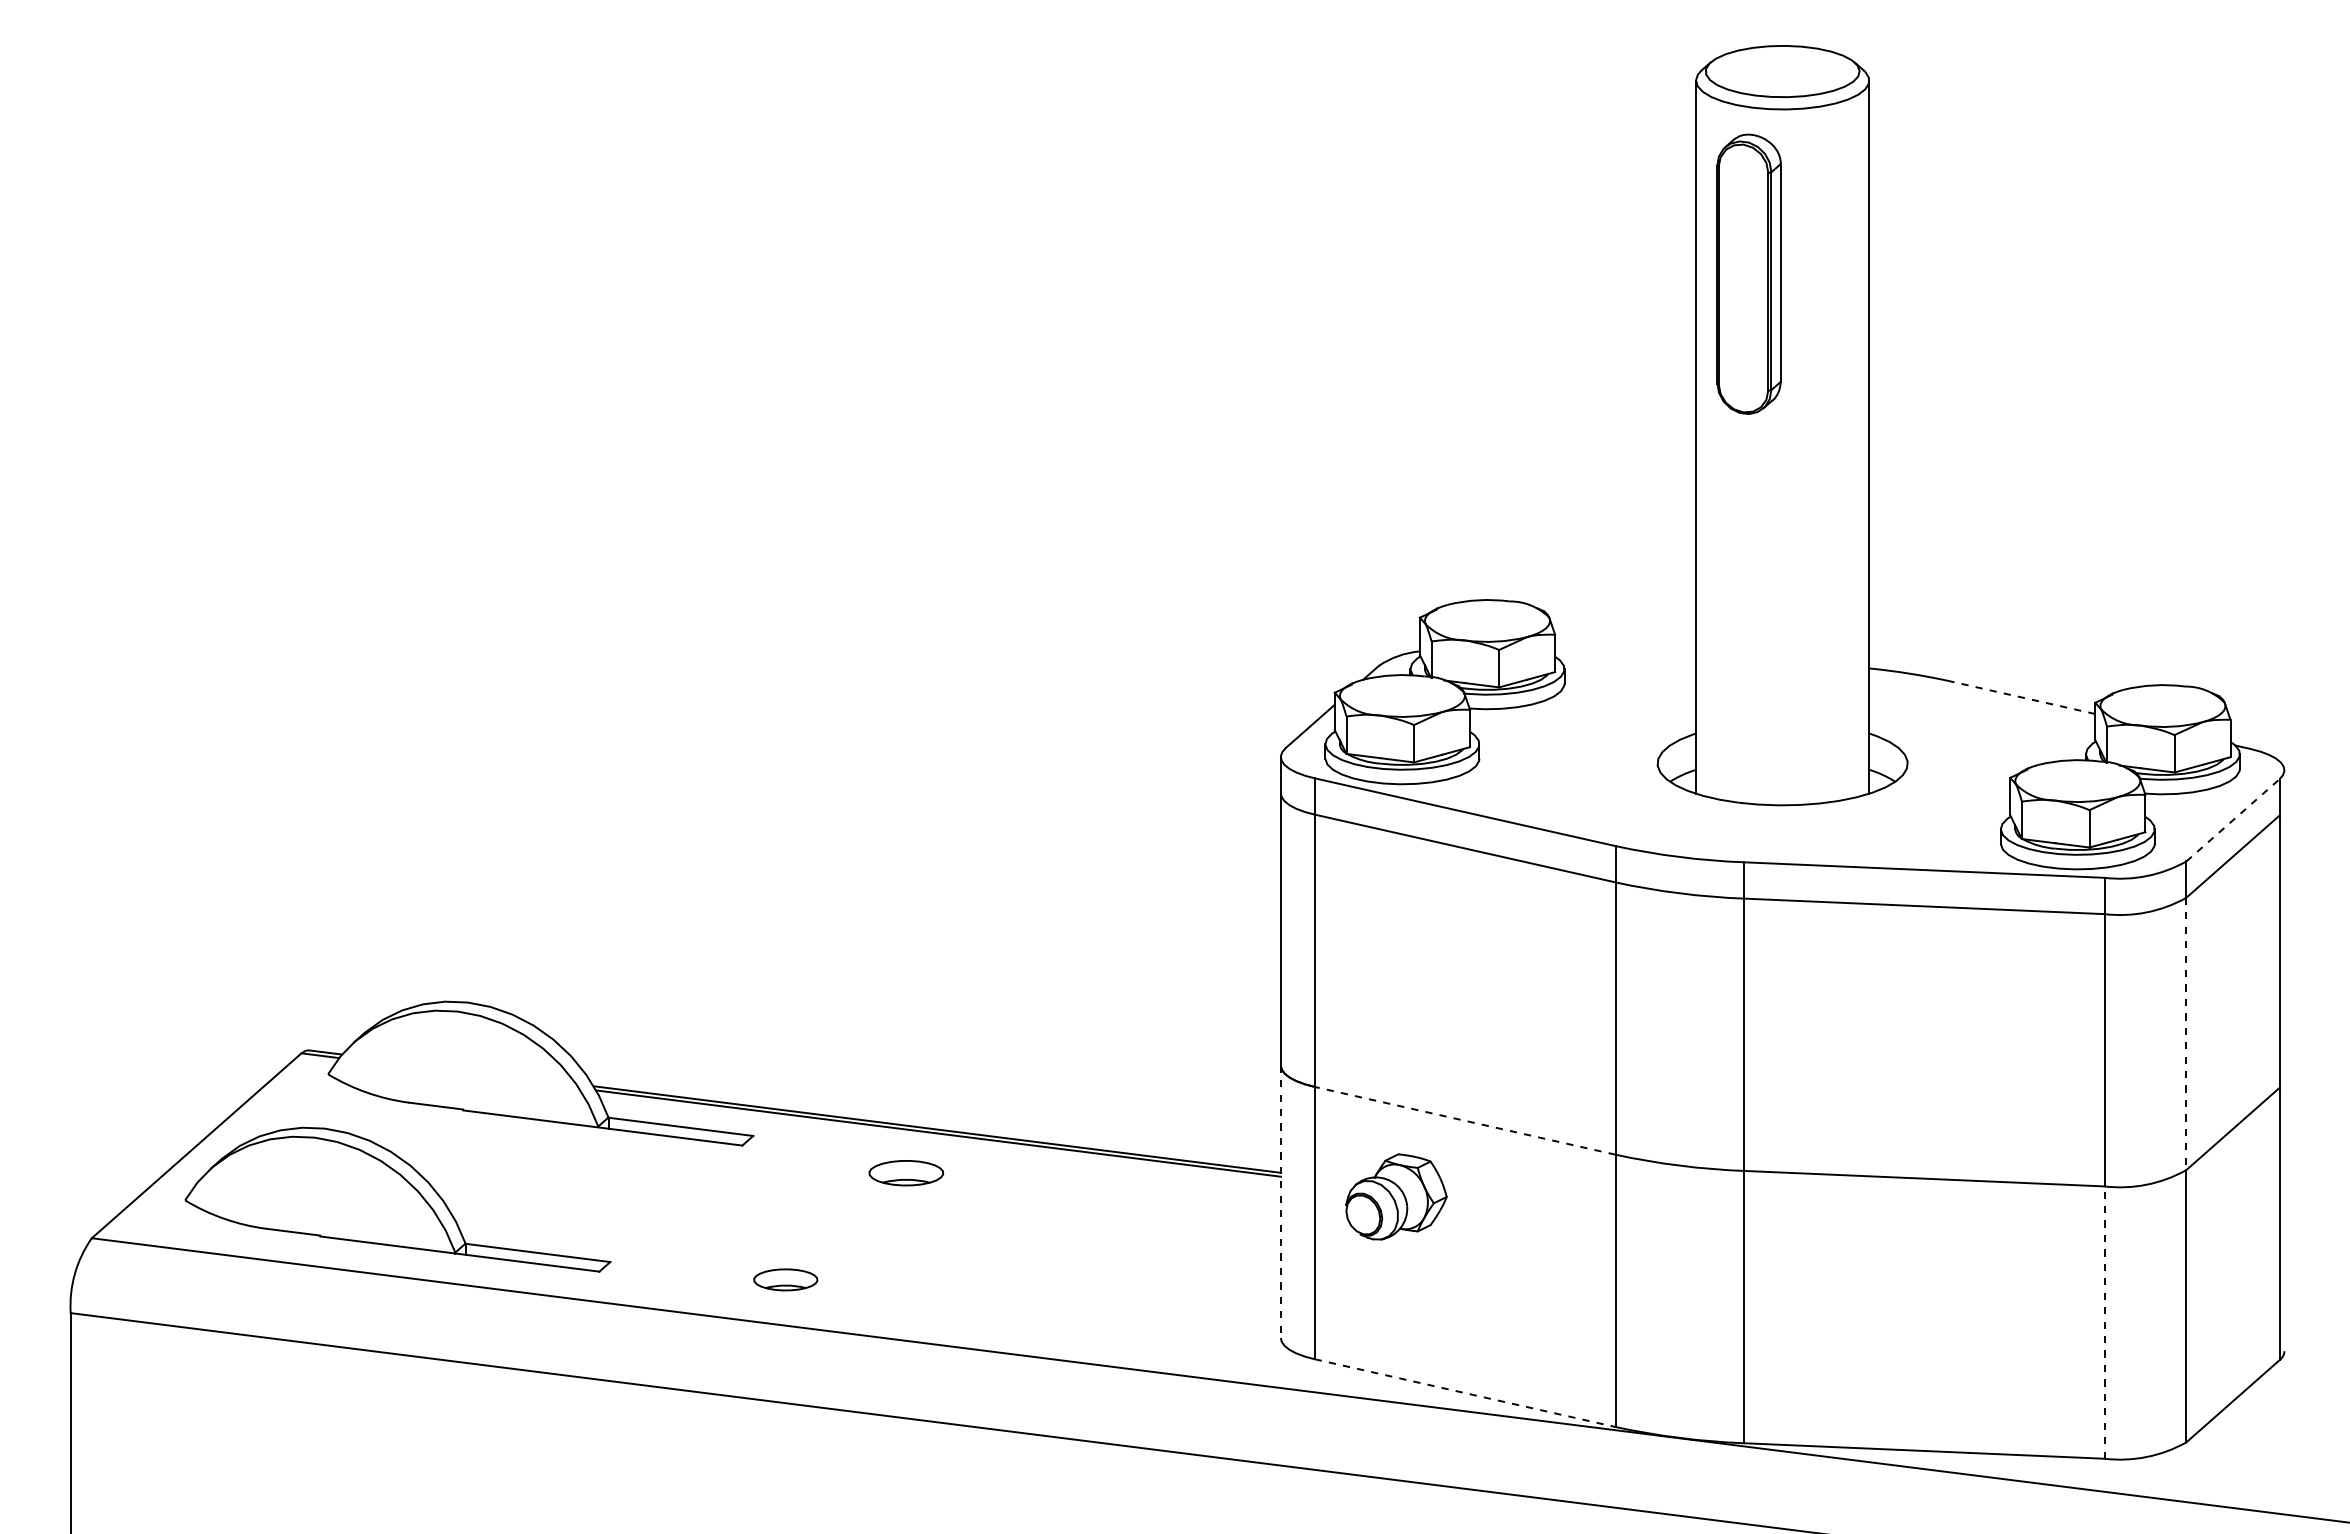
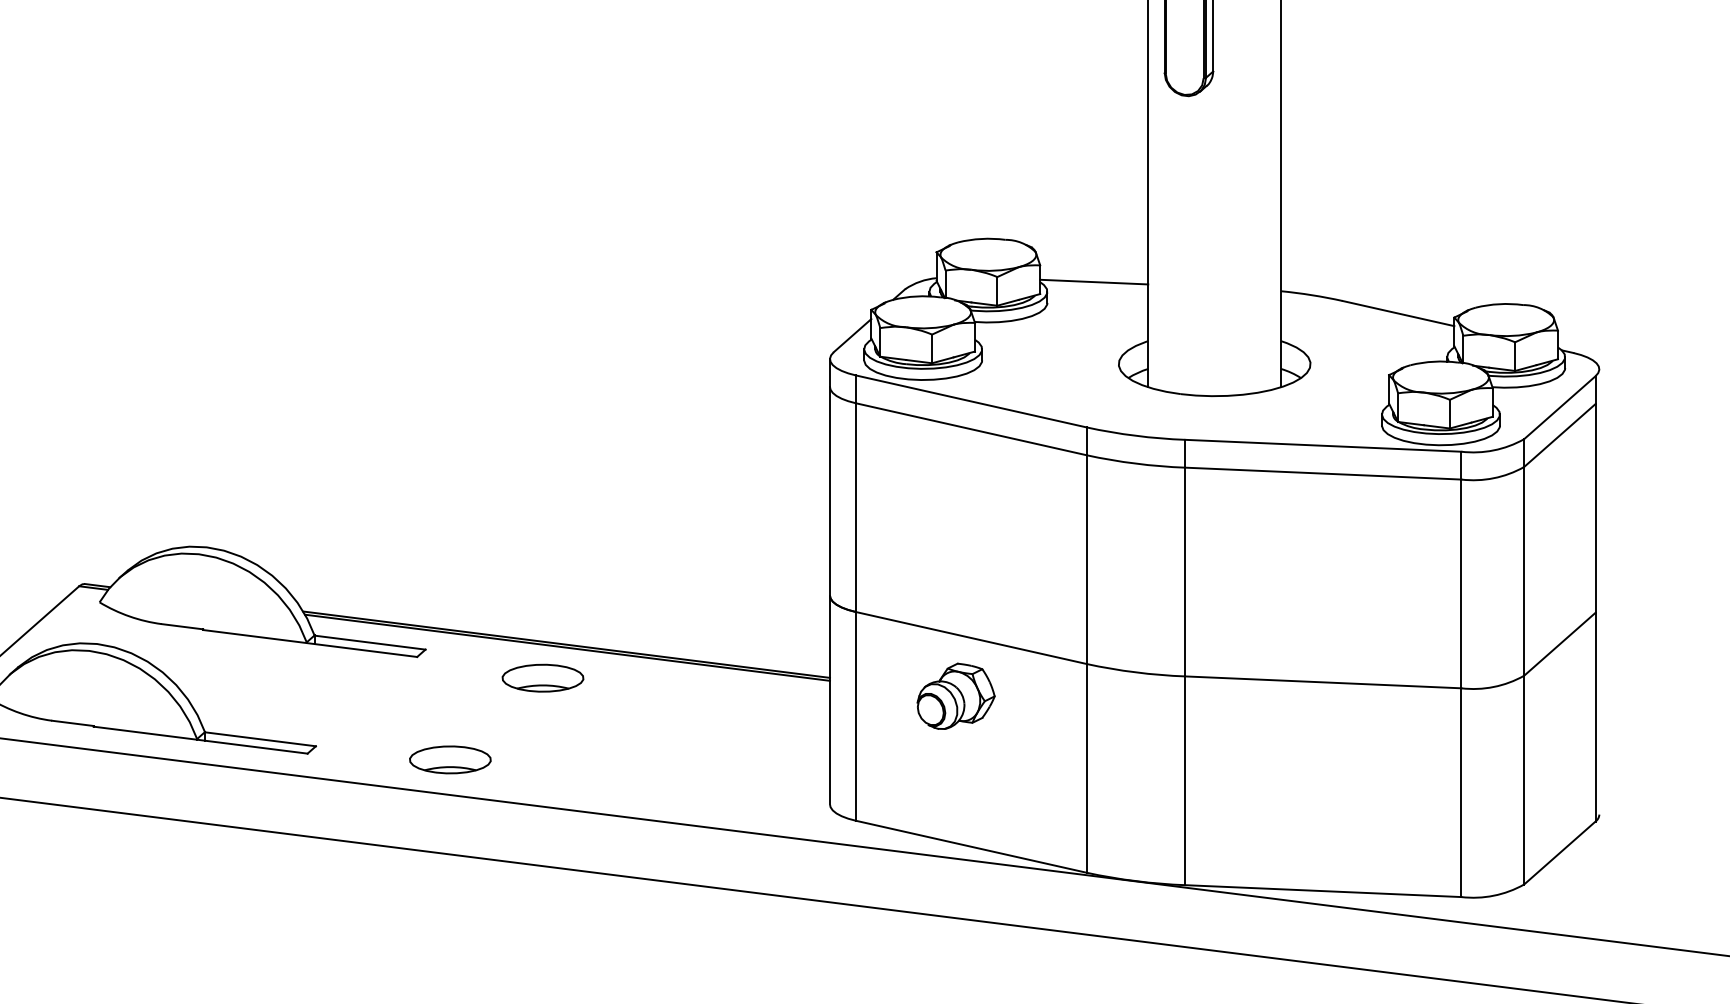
line: (1625, 656) -> (1094, 282), added
line: (2022, 697) -> (1398, 313), dashed -> solid
line: (2233, 820) -> (1560, 407), dashed -> solid
line: (2186, 1034) -> (1524, 571), dashed -> solid
line: (1464, 1120) -> (970, 637), dashed -> solid
part: (905, 1172) -> (542, 677), size x1.43
part: (1396, 1196) -> (956, 696), moved
line: (1280, 1202) -> (829, 700), dashed -> solid
part: (785, 1279) -> (450, 759), size x1.67
line: (2104, 1322) -> (1461, 792), dashed -> solid
line: (1465, 1393) -> (971, 847), dashed -> solid

